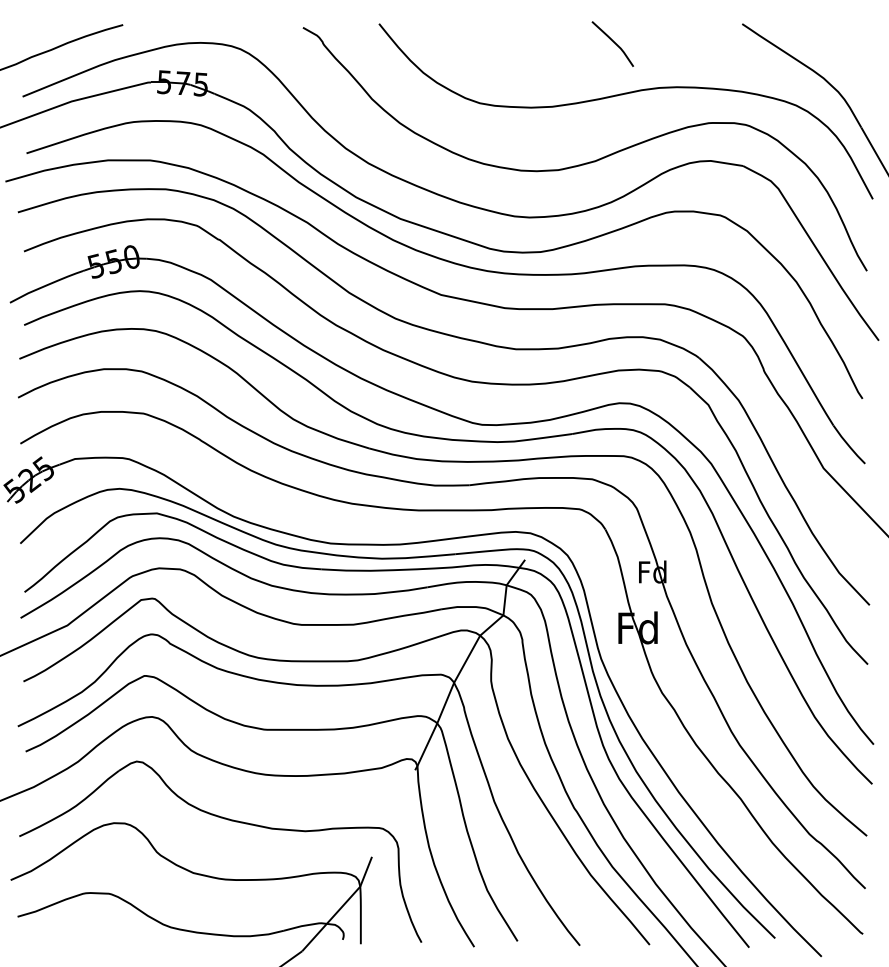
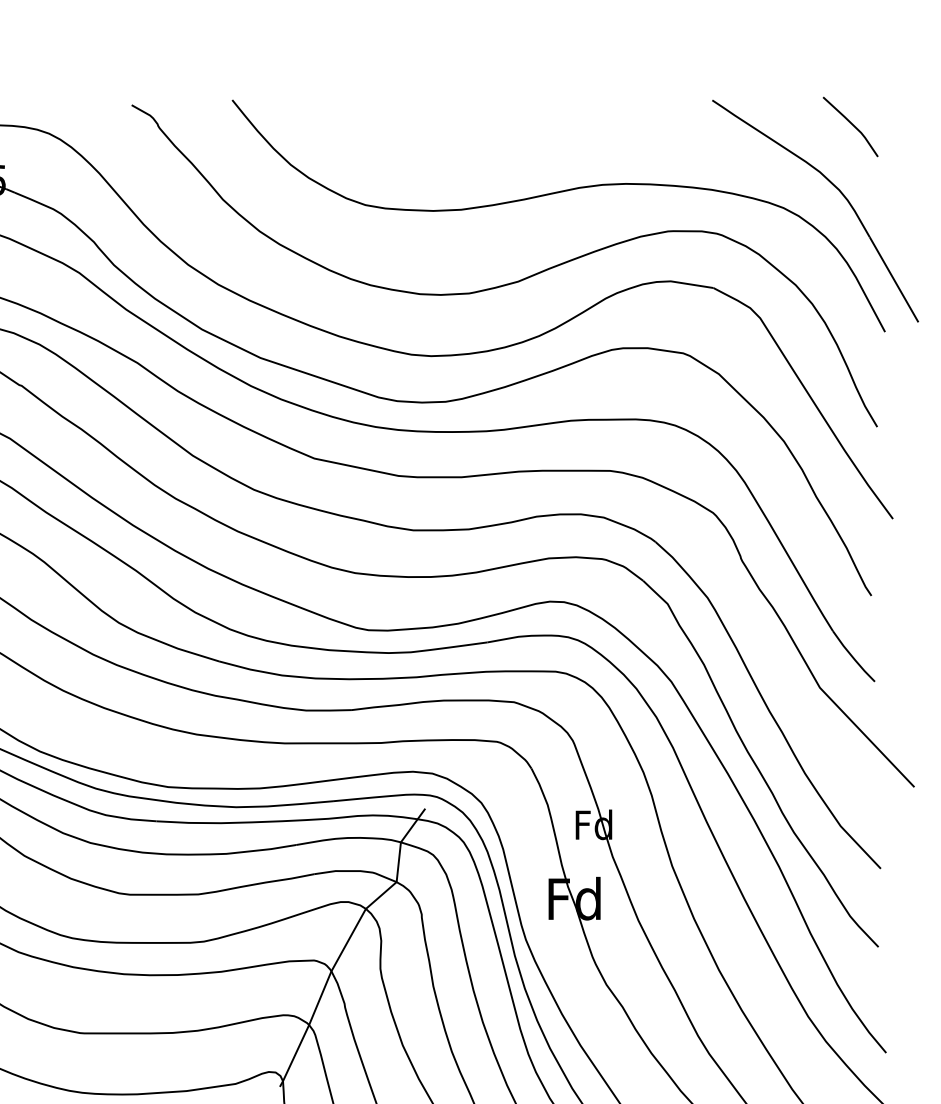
line: (613, 42) -> (851, 124), moved

